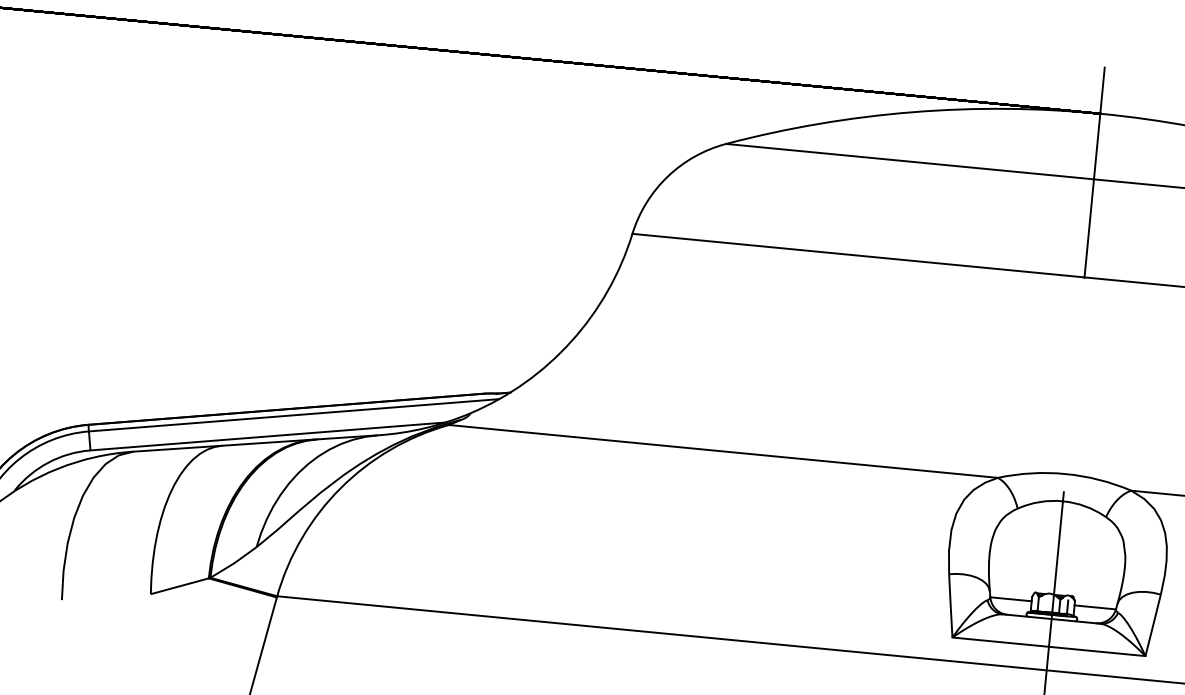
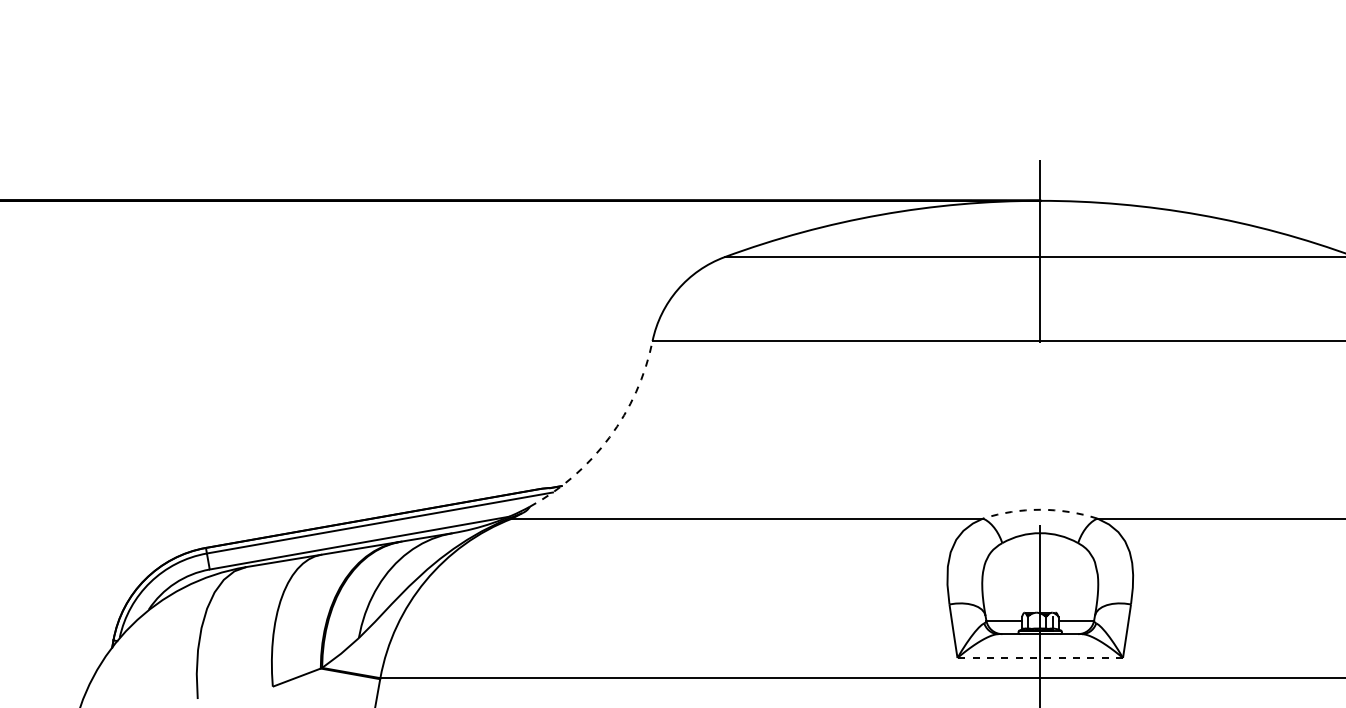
arc: (571, 341) -> (609, 437), solid -> dashed
arc: (1065, 473) -> (1040, 509), solid -> dashed
line: (1049, 646) -> (1040, 657), solid -> dashed

